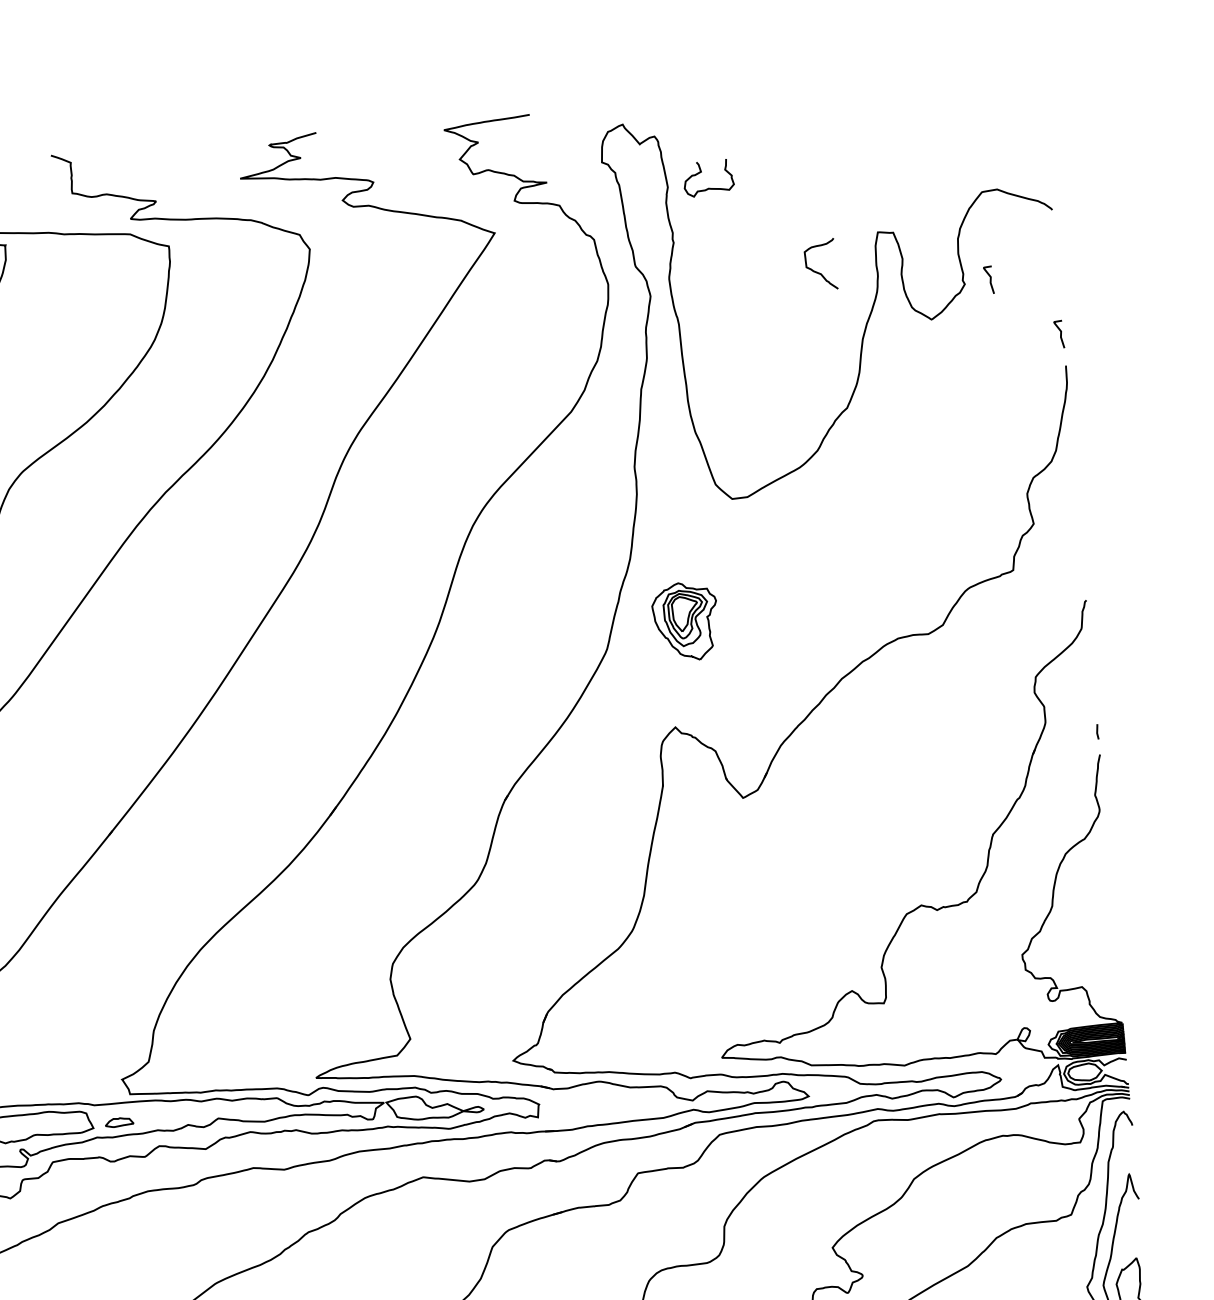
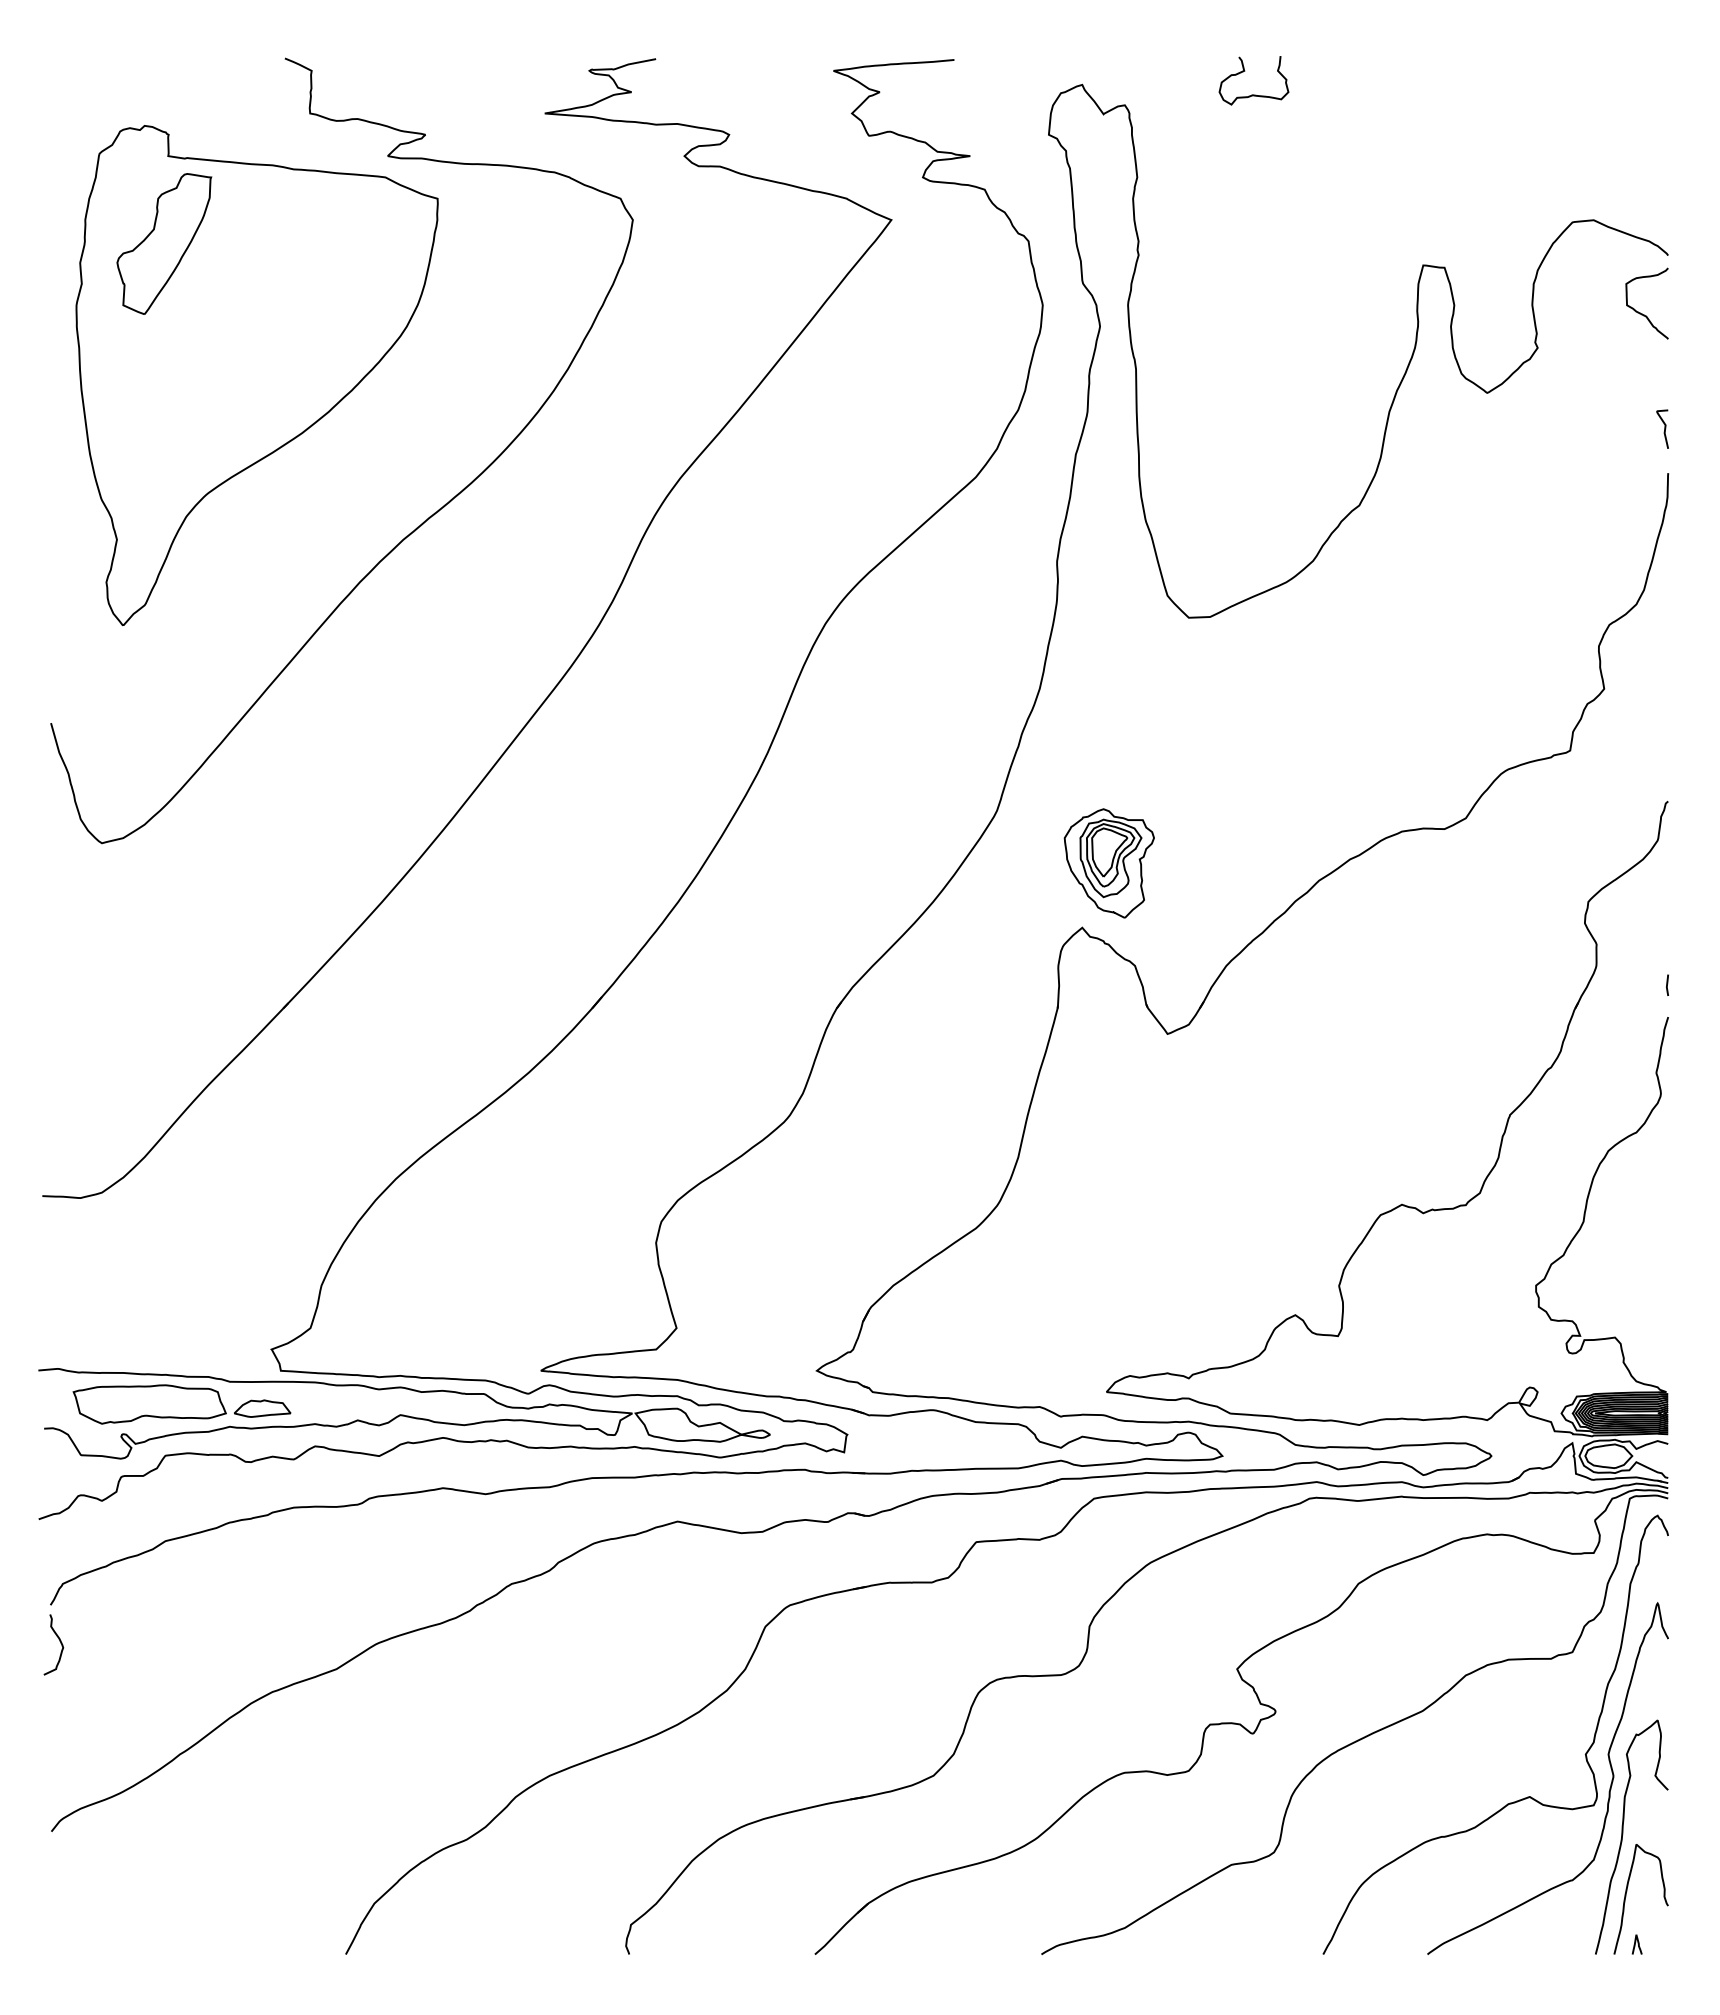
curve: (701, 172) -> (1245, 71), moved
curve: (818, 272) -> (1642, 313), moved
curve: (990, 279) -> (1573, 344), removed
part: (685, 621) -> (1108, 863), moved
part: (119, 1122) -> (262, 1408), size x1.43

